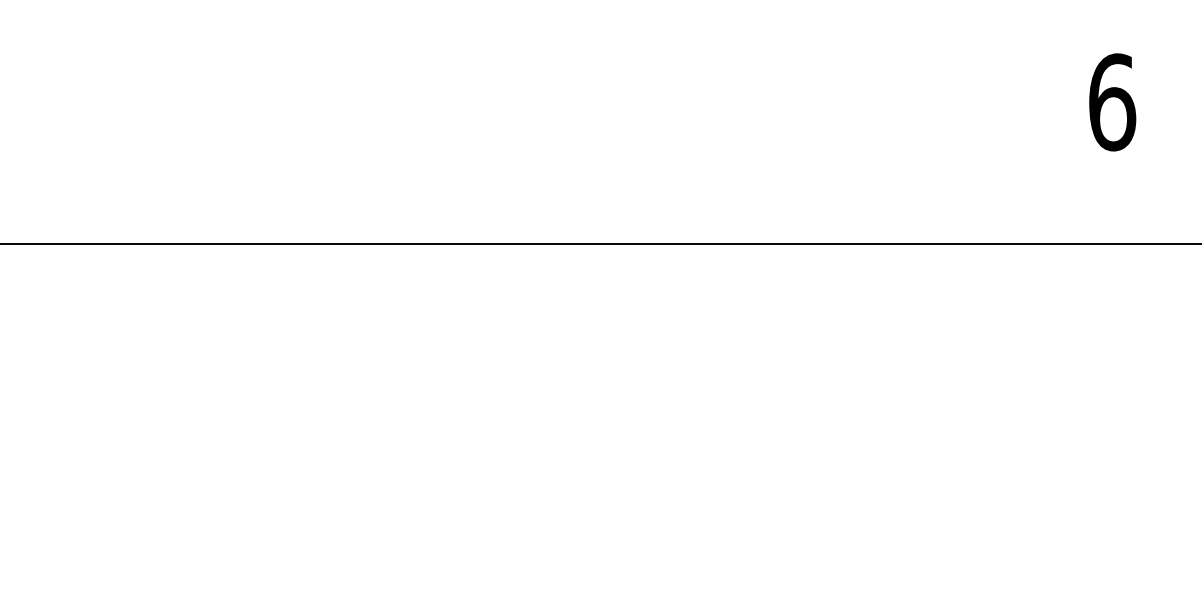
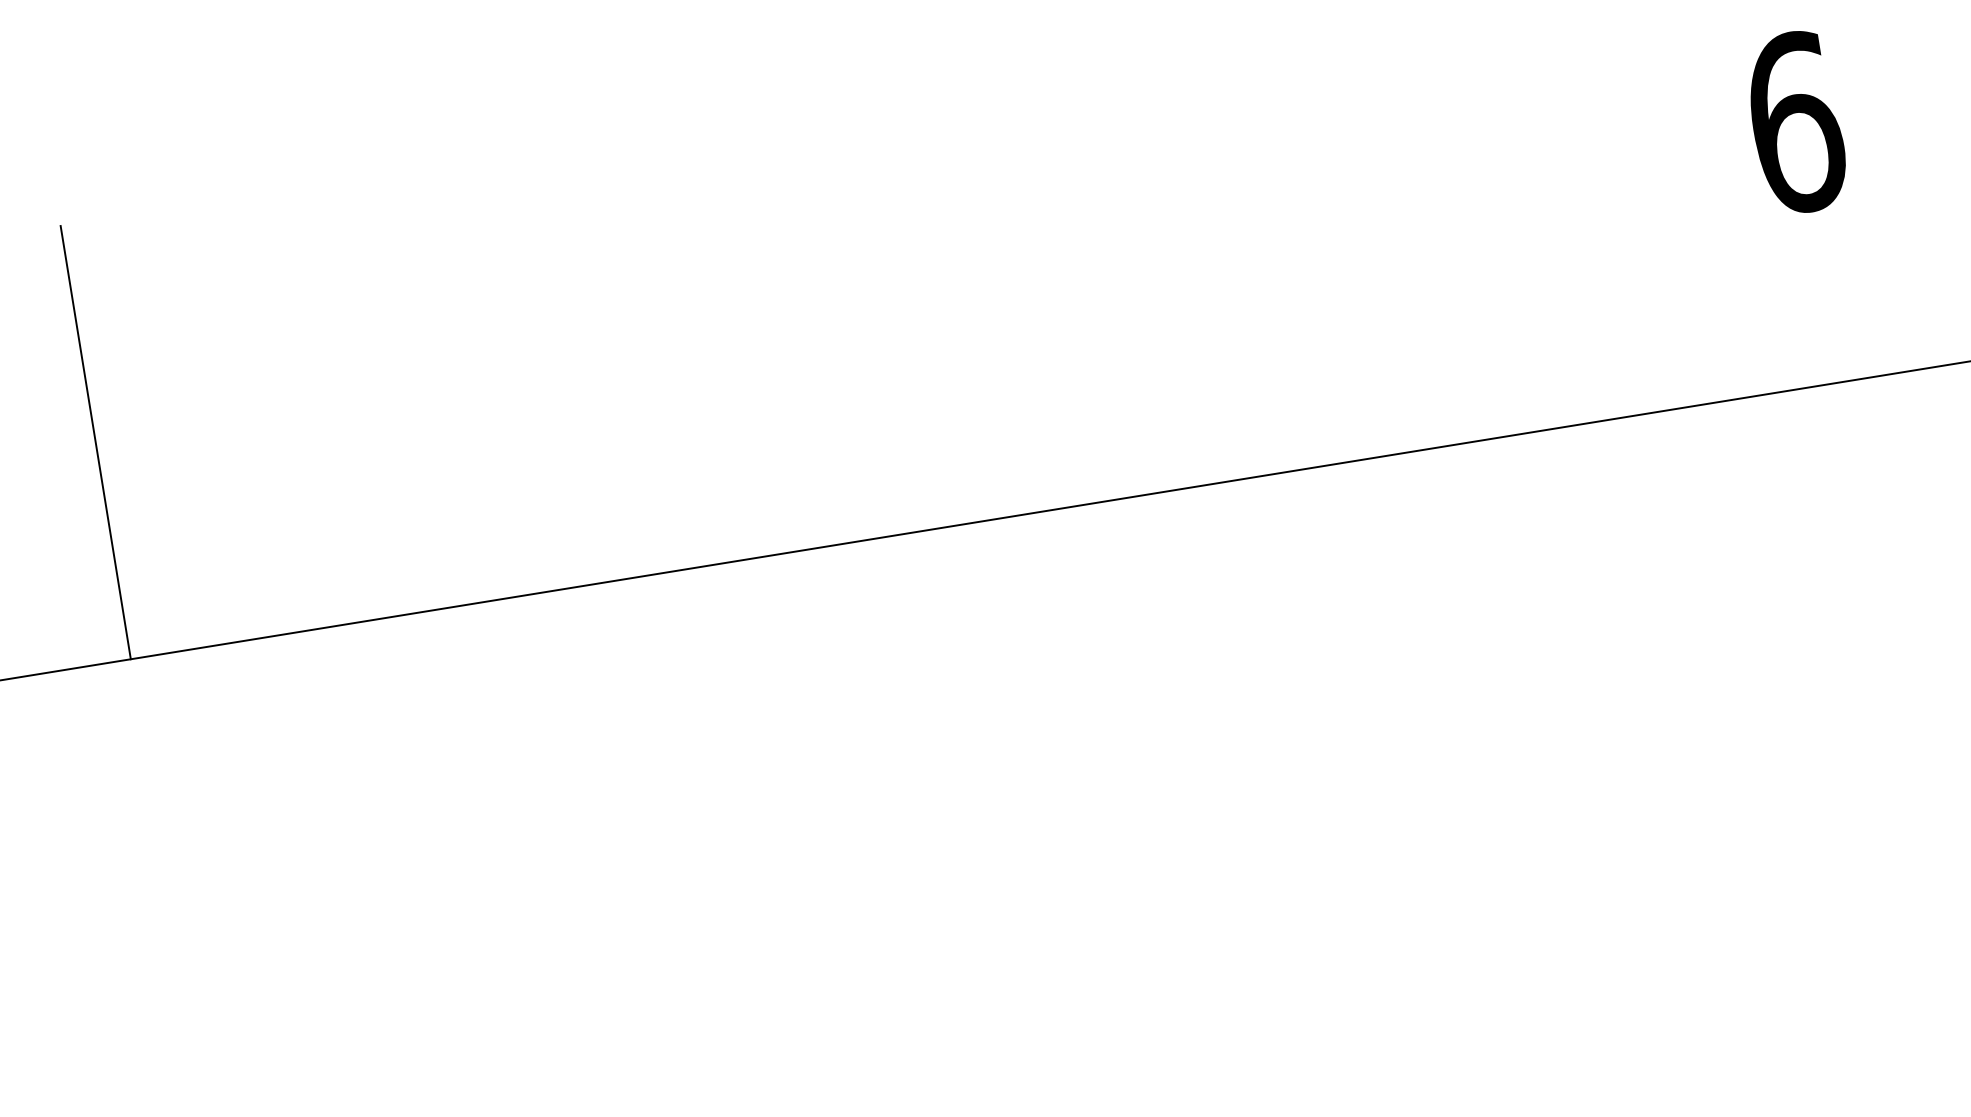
line: (179, 125) -> (95, 441), added

